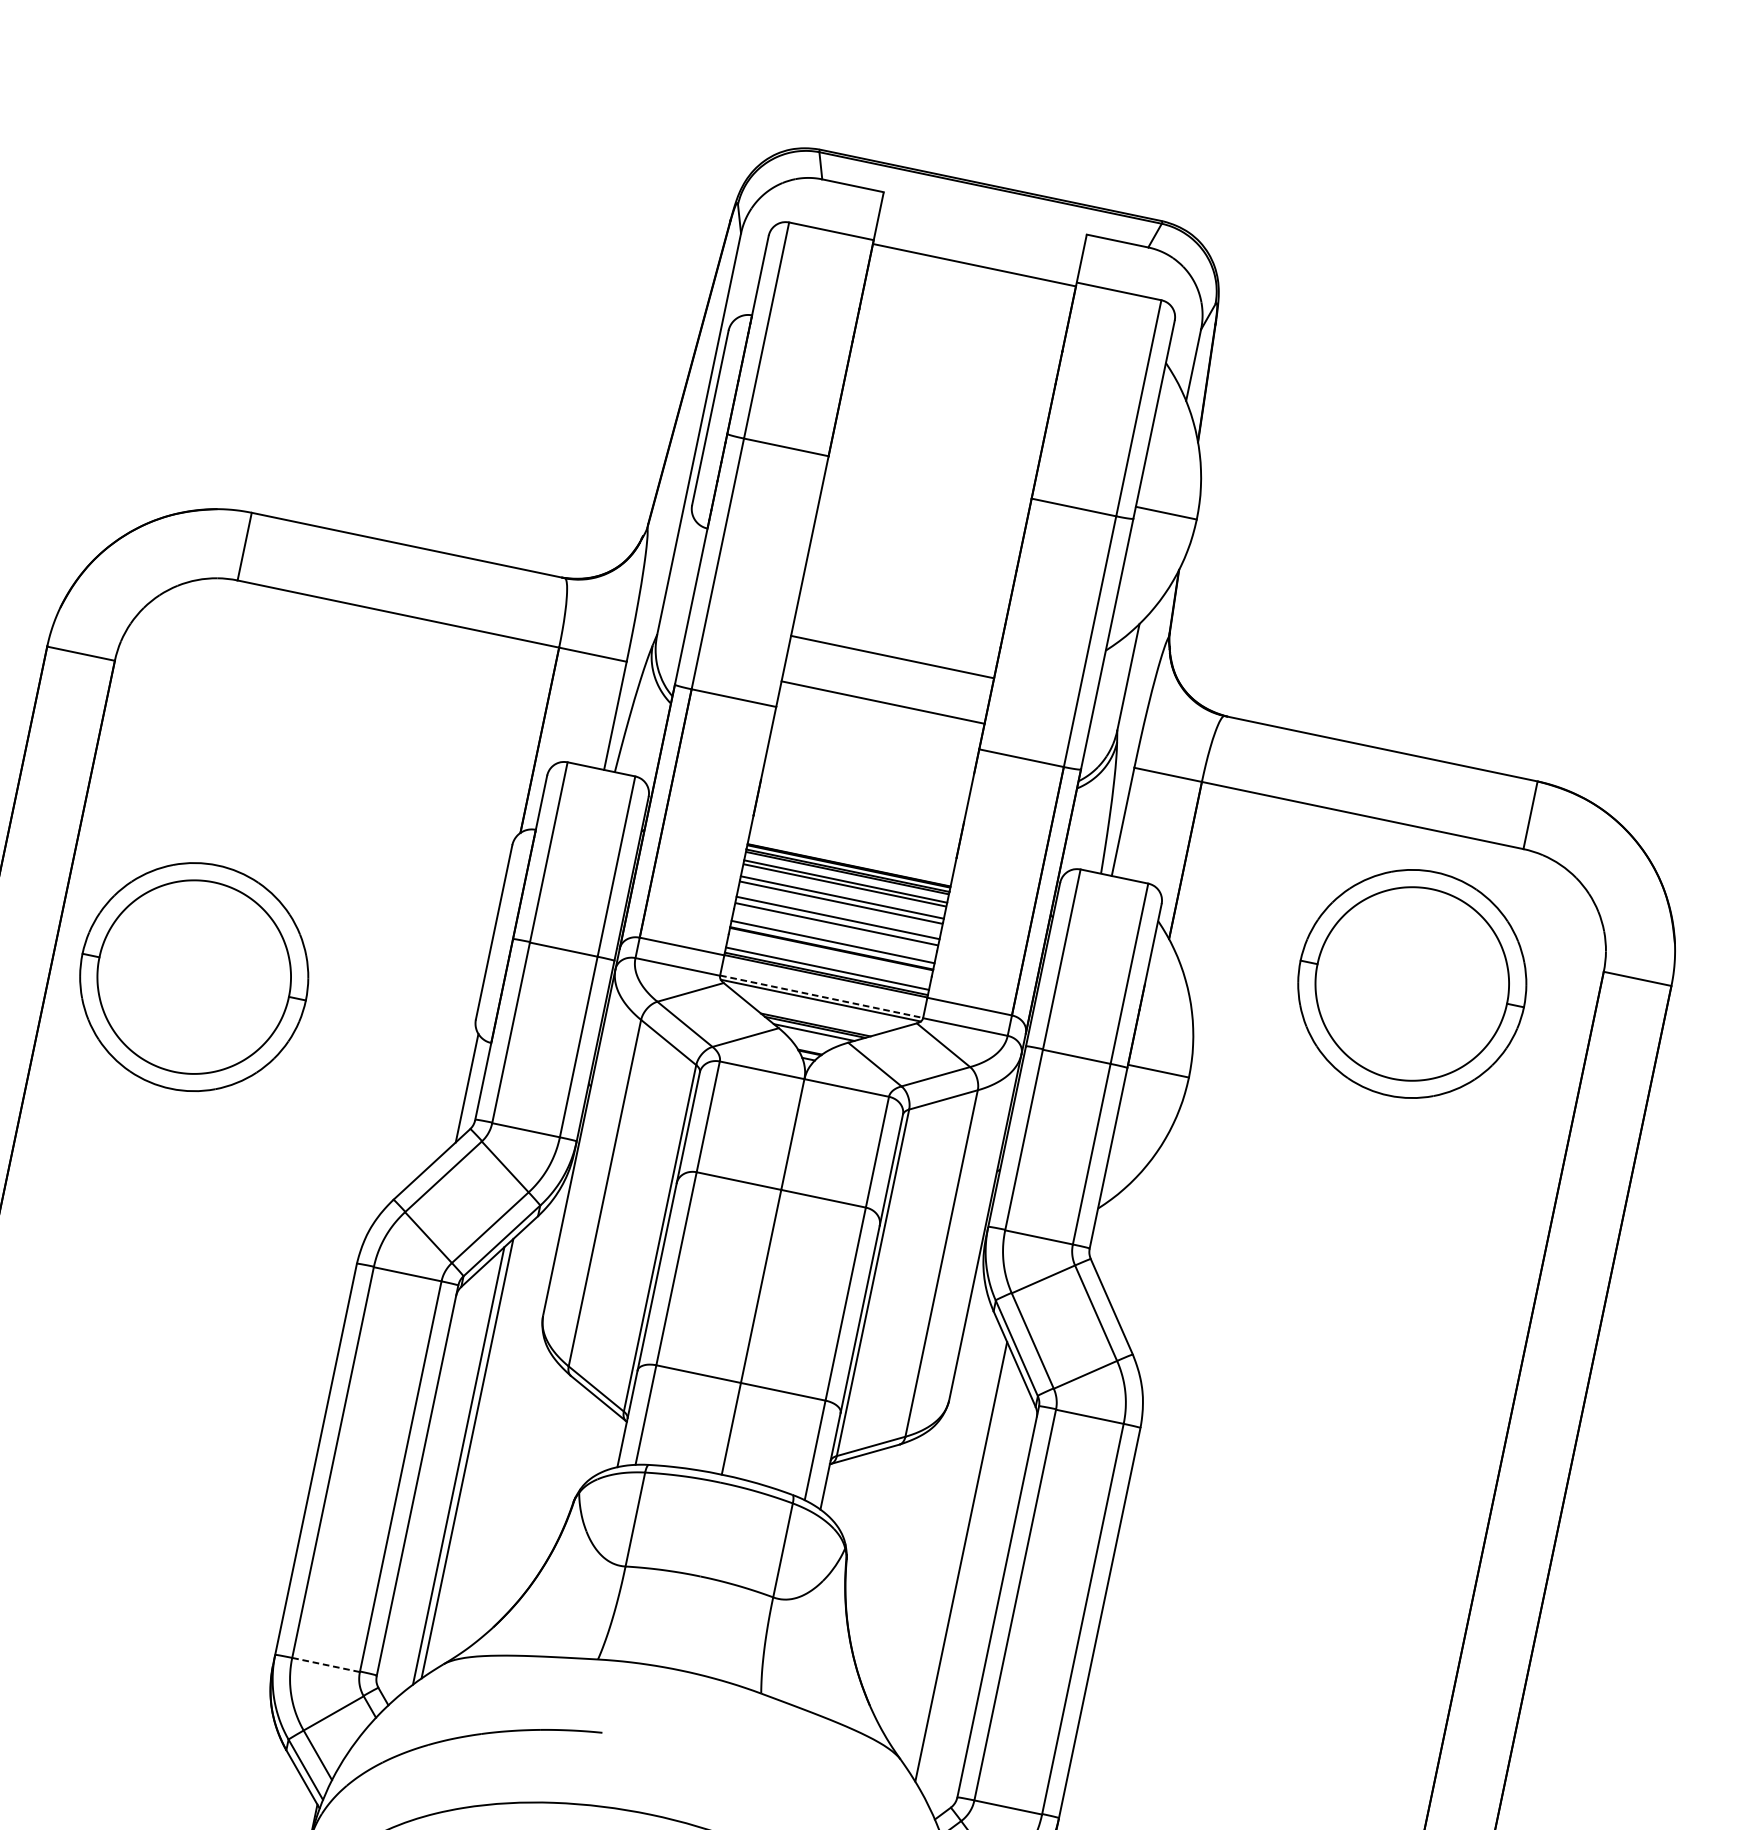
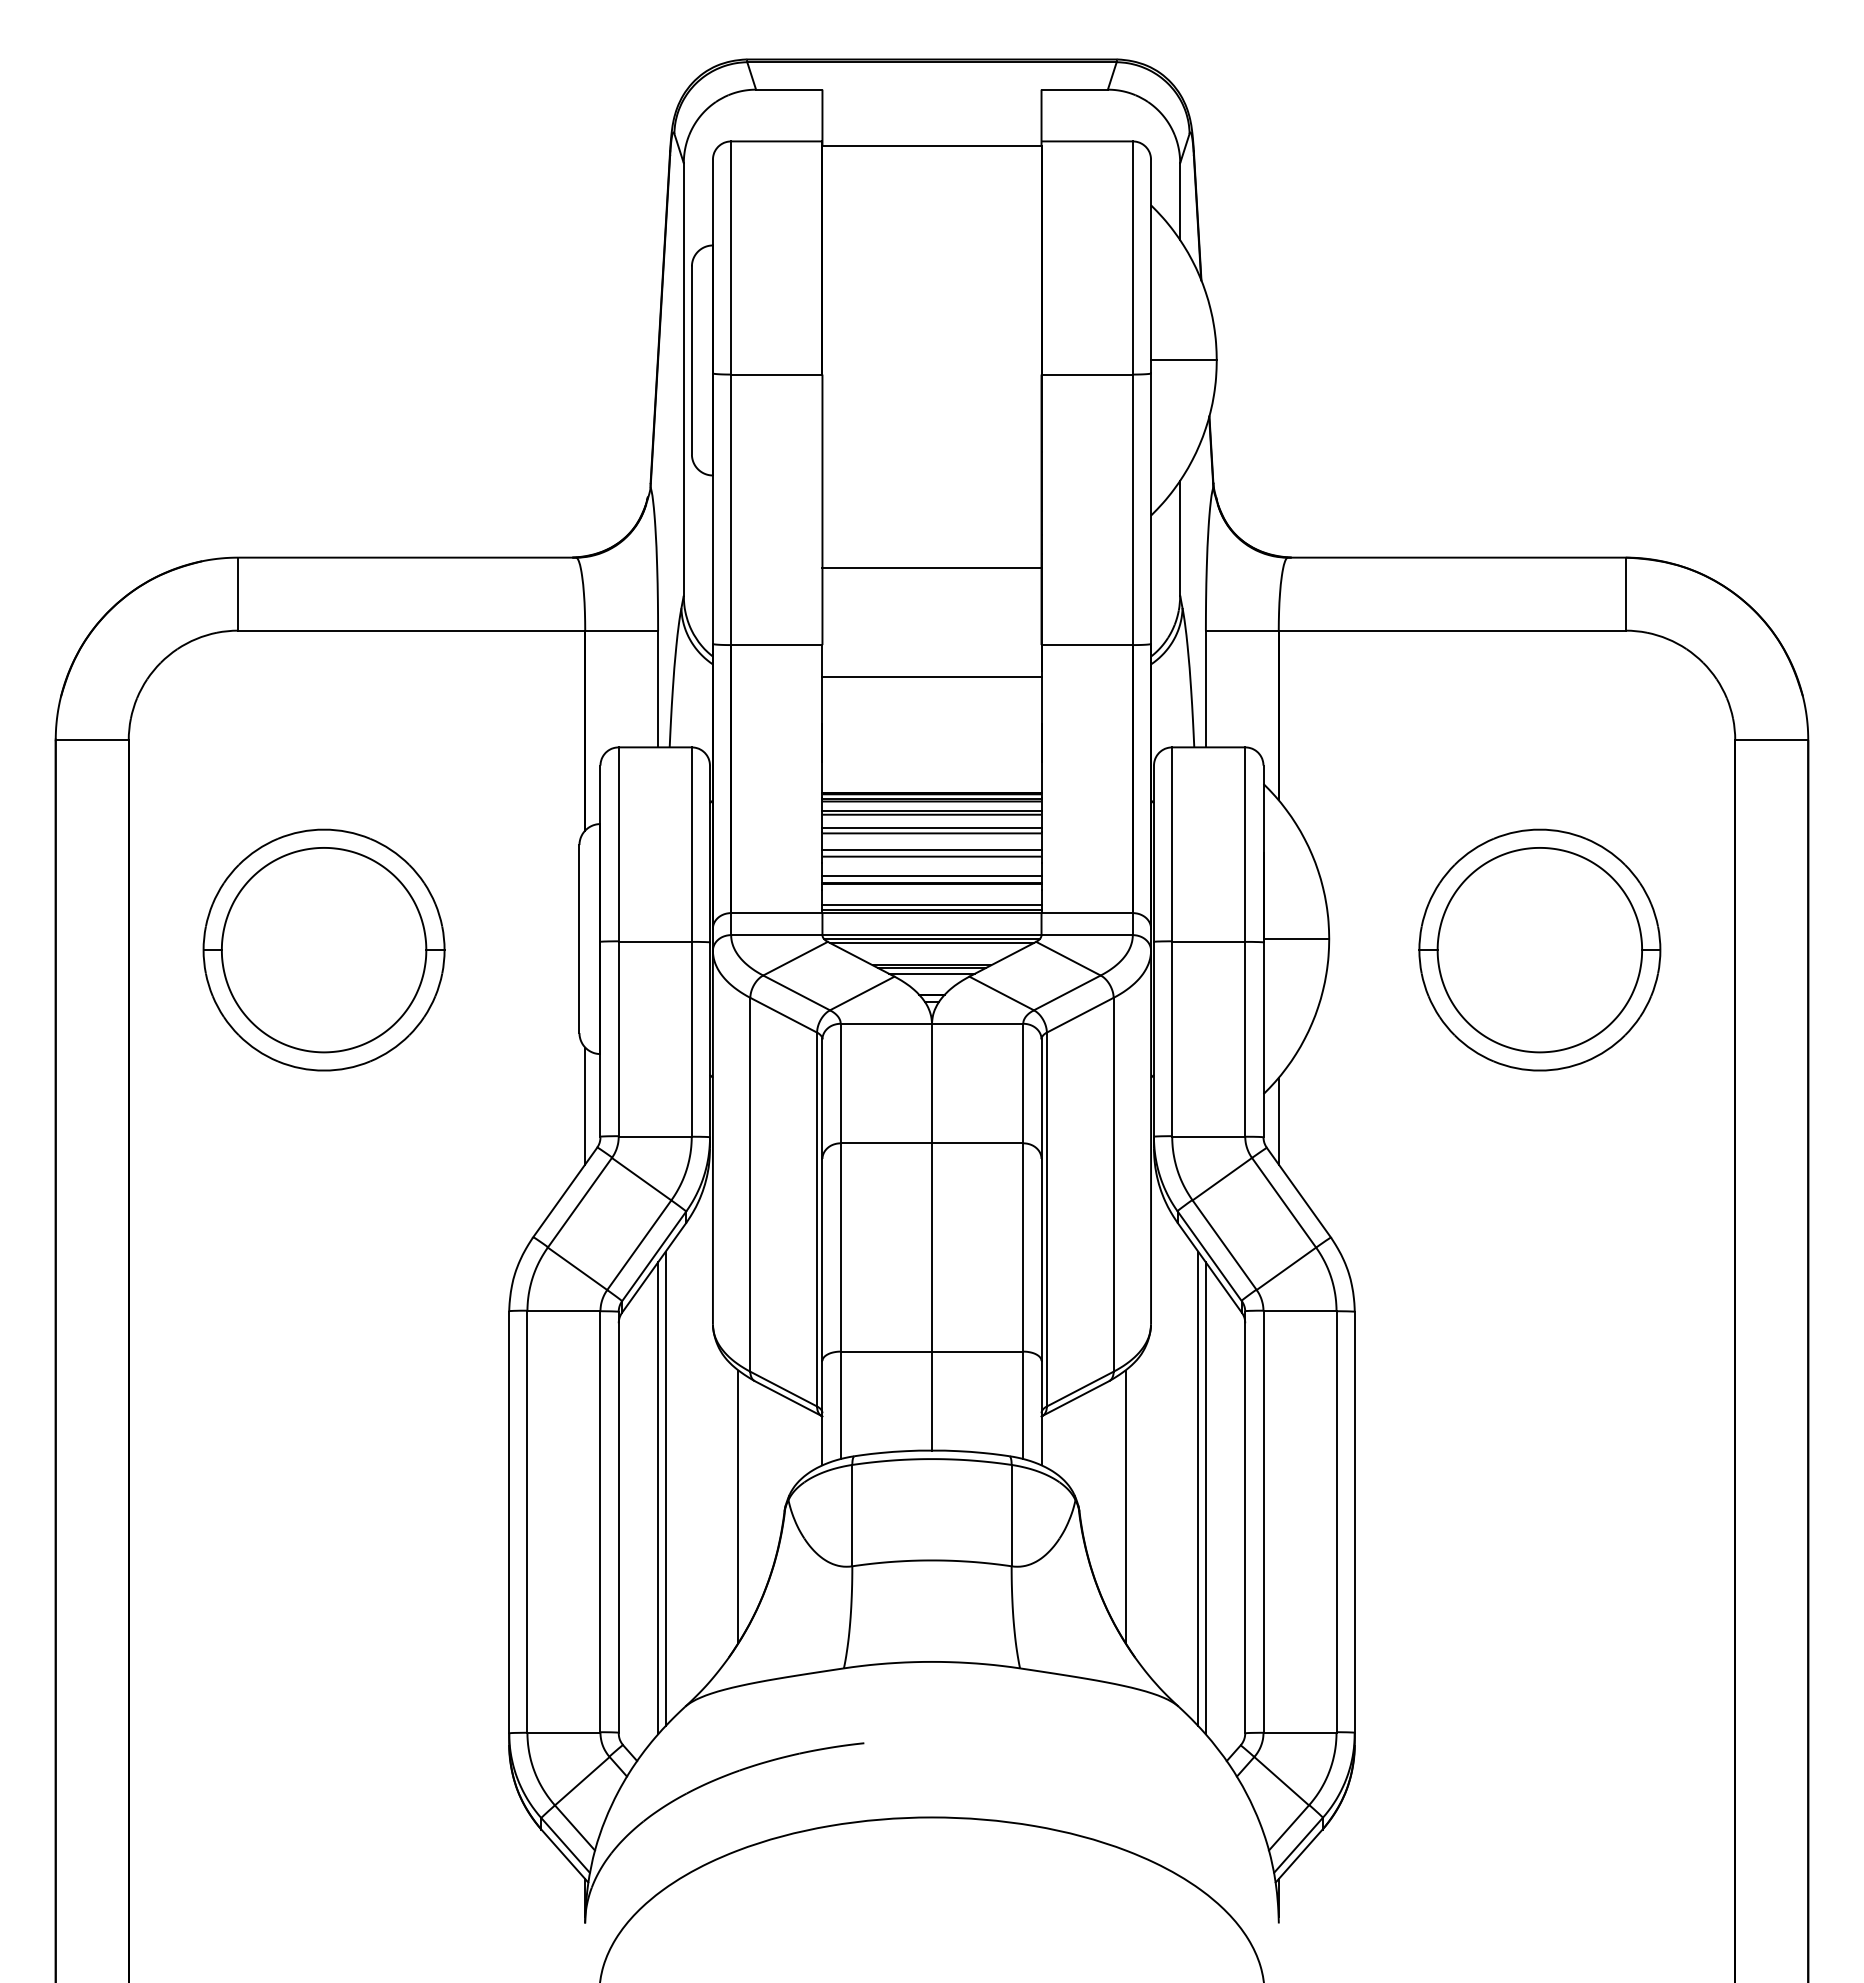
line: (882, 702) -> (931, 677), moved
part: (193, 976) -> (323, 949), moved
part: (1412, 983) -> (1539, 949), moved
line: (821, 996) -> (931, 934), dashed -> solid
line: (819, 1004) -> (931, 943), added
line: (1106, 1235) -> (1278, 1120), added
line: (531, 1489) -> (738, 1506), added
line: (890, 1563) -> (1125, 1506), added
line: (966, 1572) -> (1205, 1498), added
line: (325, 1664) -> (563, 1732), dashed -> solid

